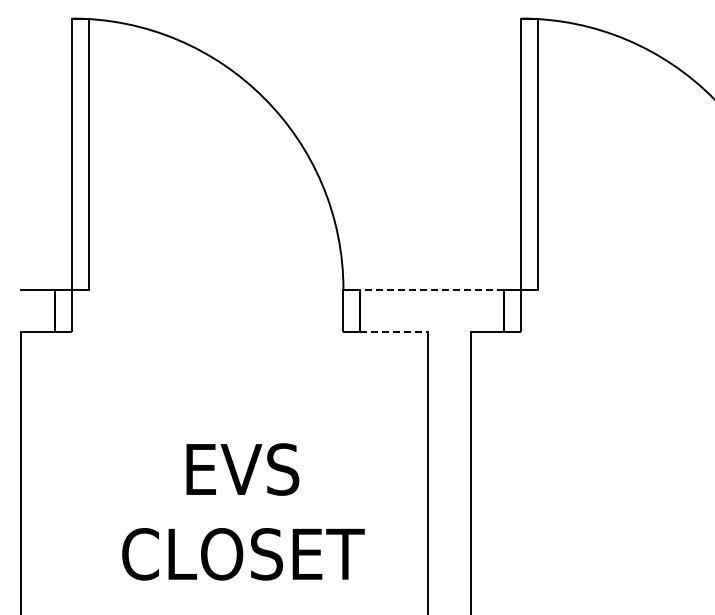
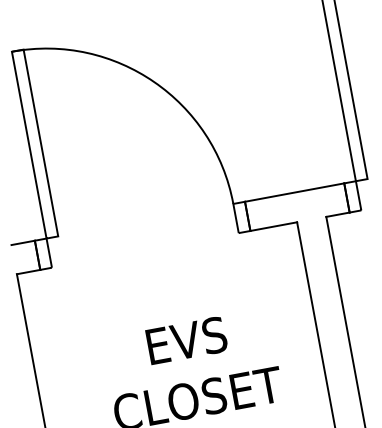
line: (431, 289) -> (293, 192), dashed -> solid
line: (394, 332) -> (273, 226), dashed -> solid

